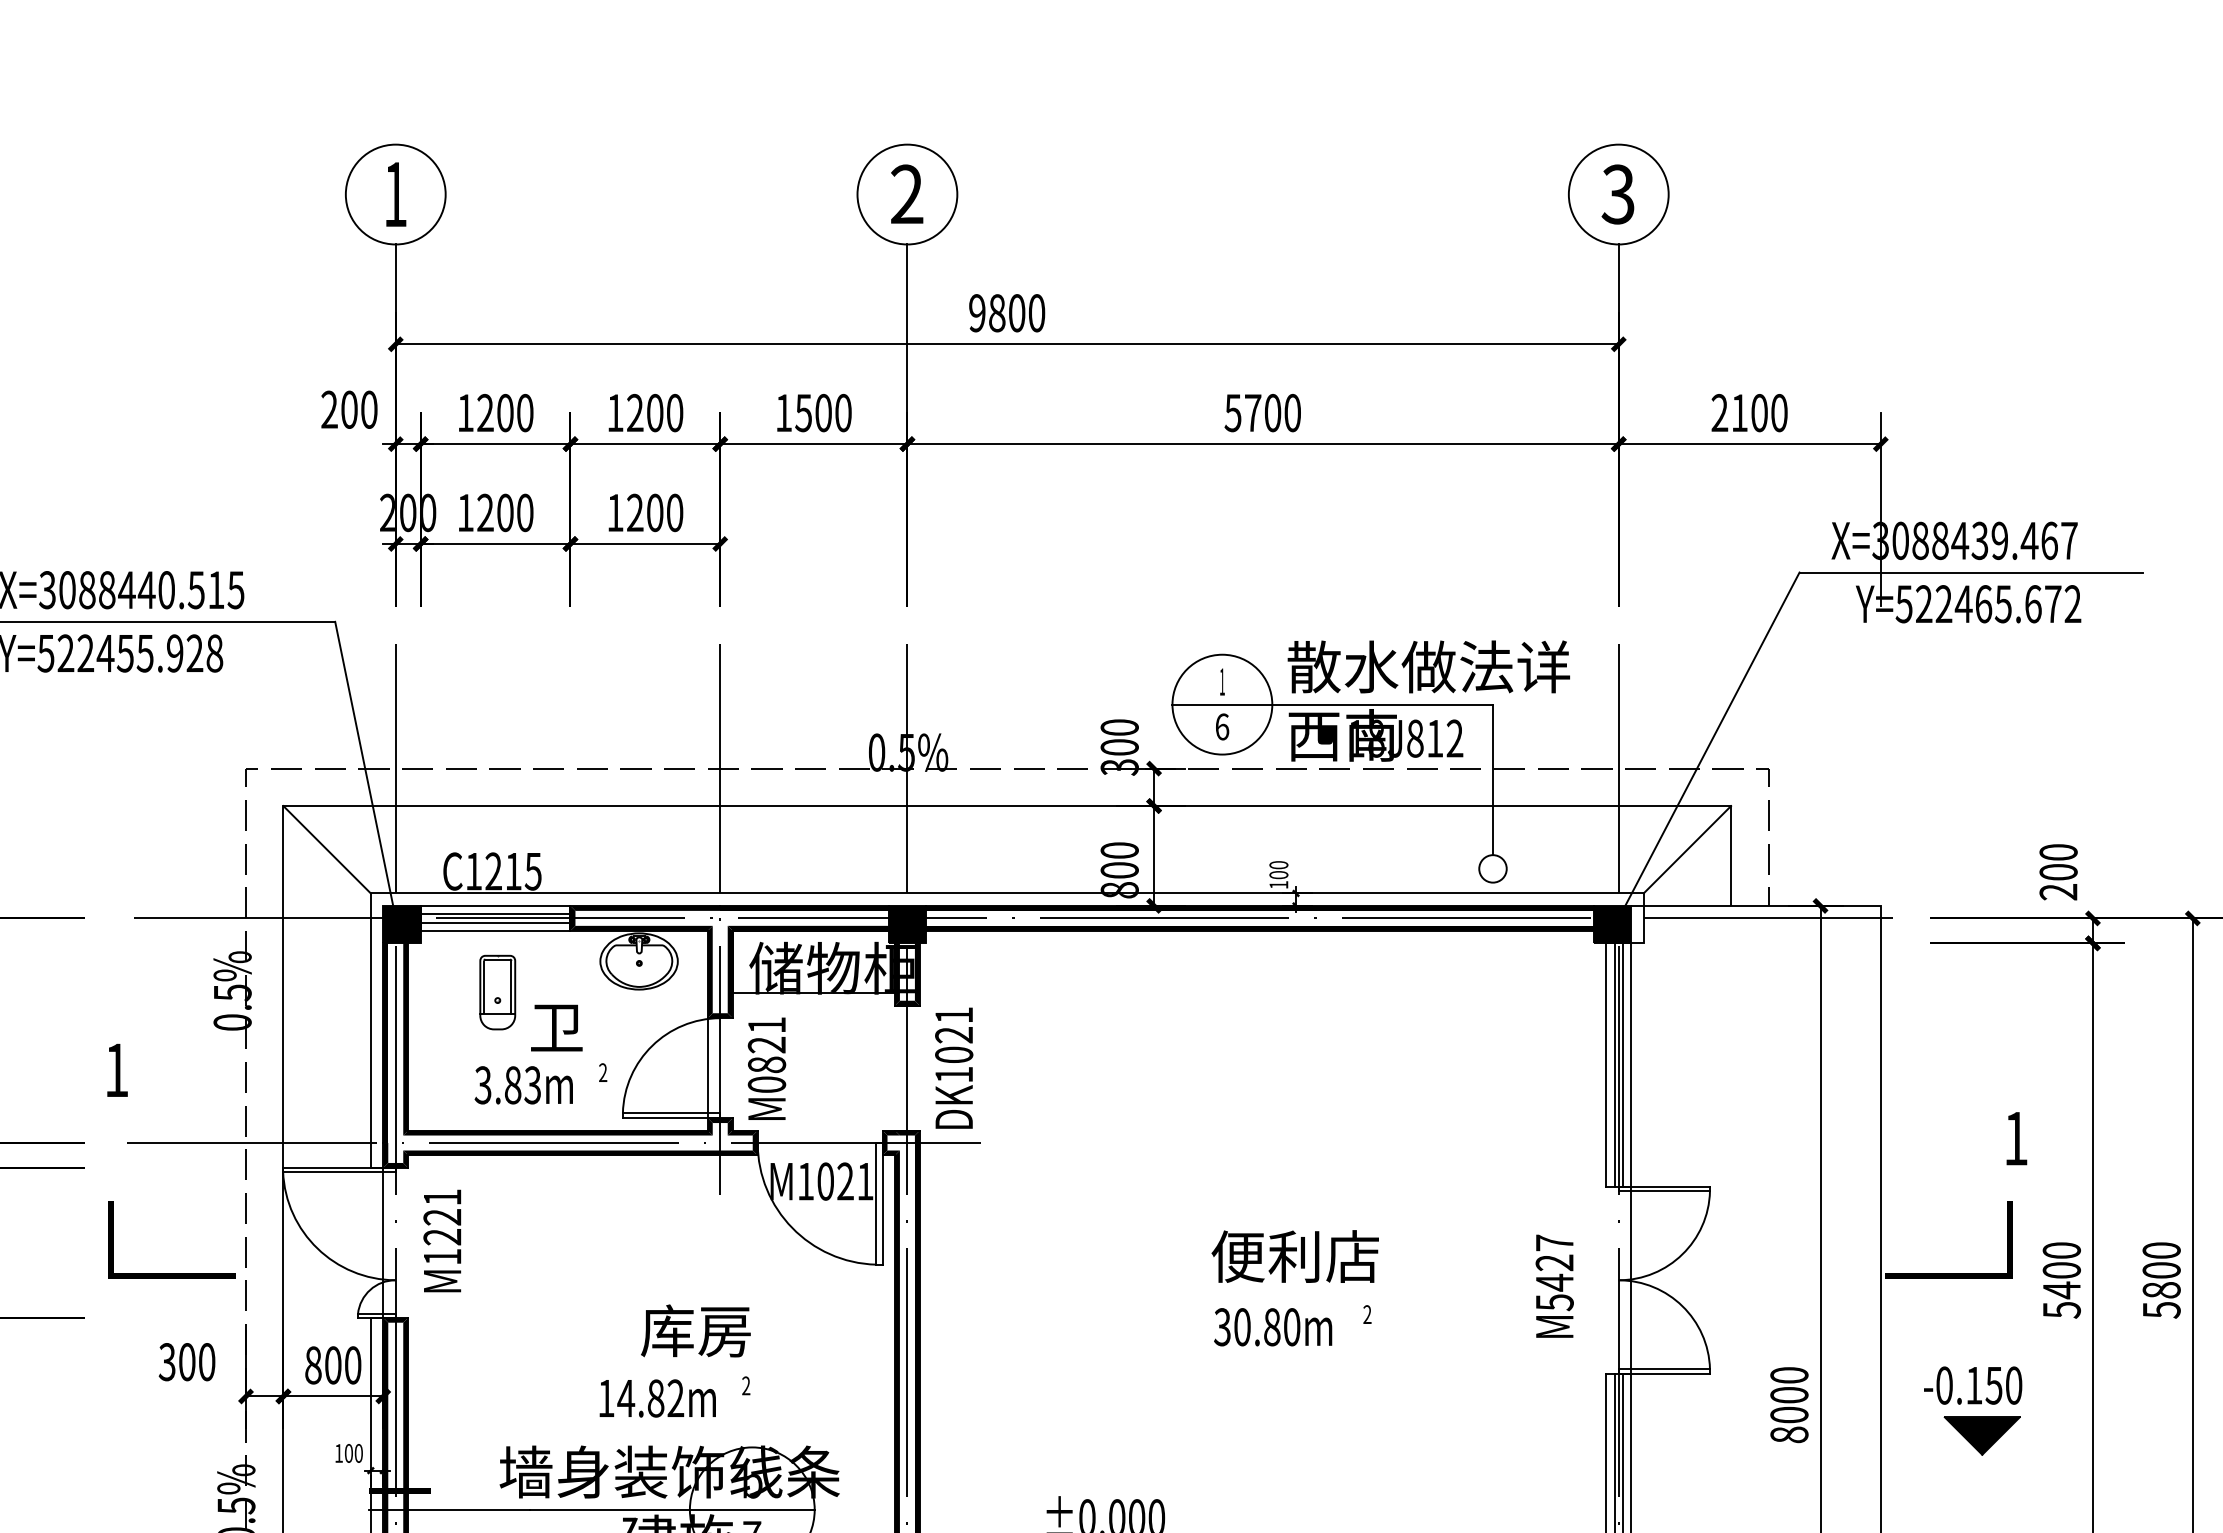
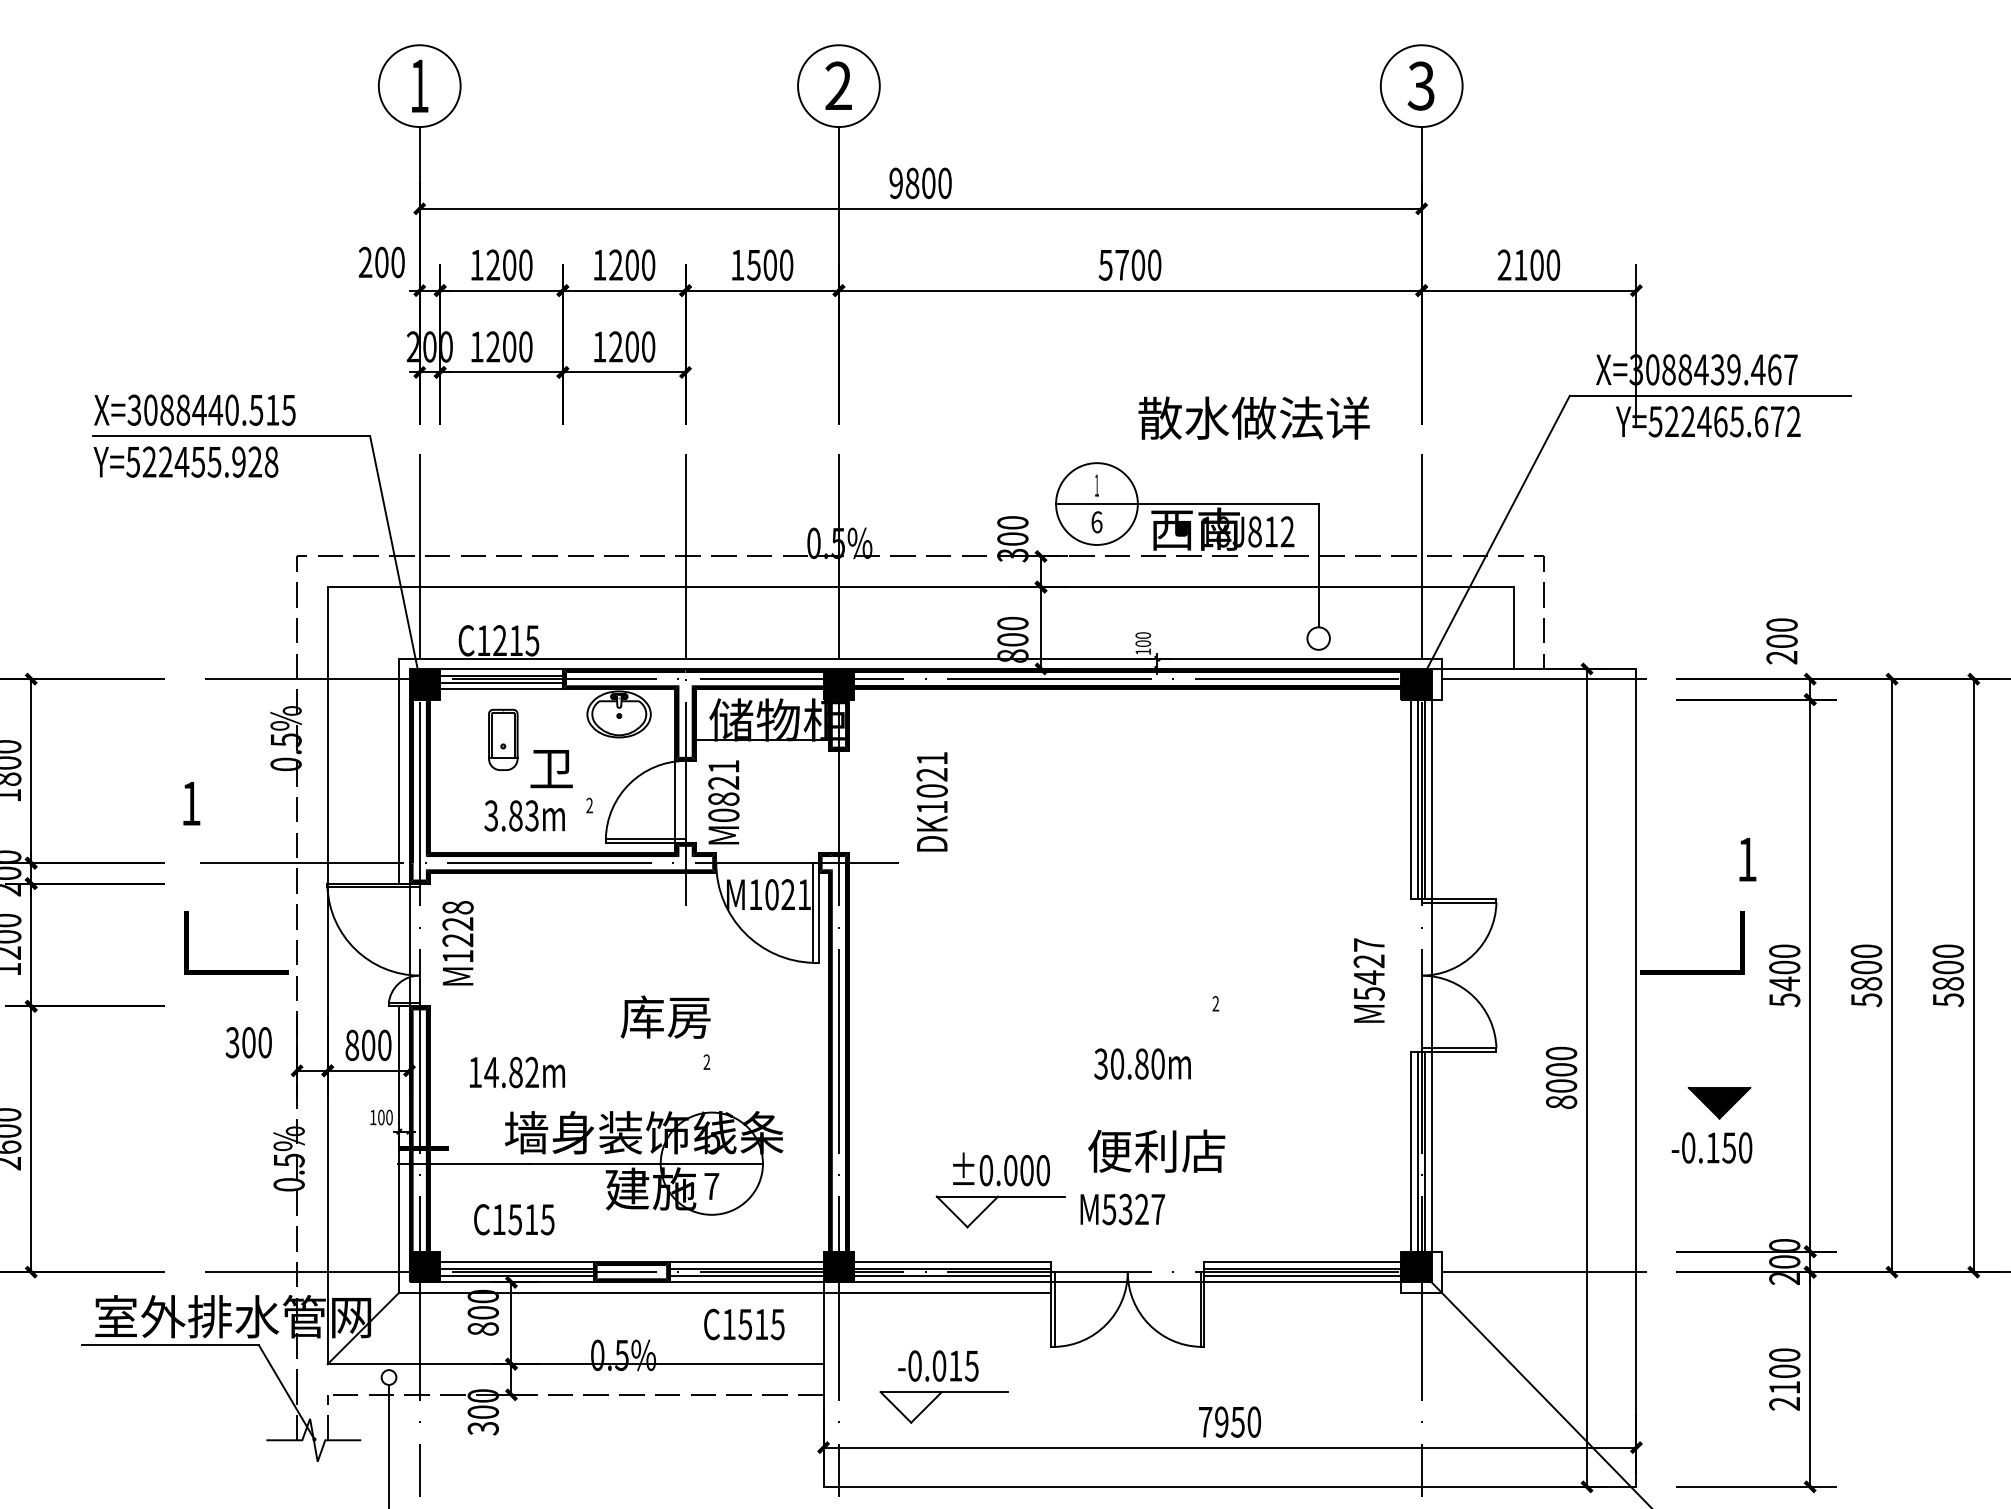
text: (1428, 666) -> (1253, 417), moved
line: (327, 849) -> (363, 622), removed
line: (1686, 849) -> (1477, 622), removed
text: (953, 1067) -> (931, 801), moved
text: (441, 1197) -> (457, 907), M1221 -> M1228
text: (1295, 1255) -> (1156, 1150), moved
text: (1273, 1326) -> (1142, 1063), moved
text: (1972, 1385) -> (1711, 1147), moved
text: (656, 1398) -> (516, 1072), moved

